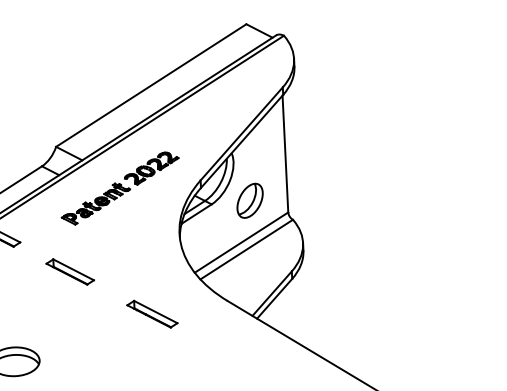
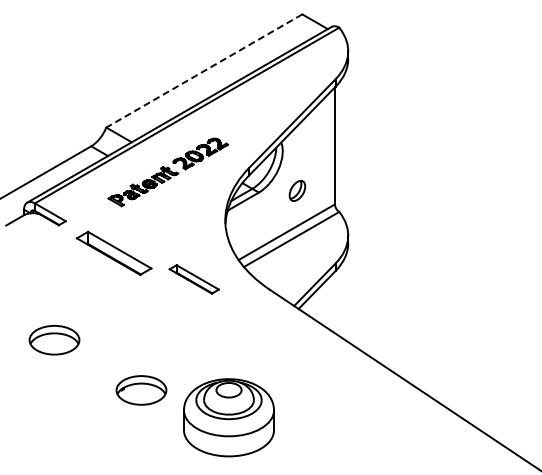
line: (150, 86) -> (203, 71), solid -> dashed
part: (250, 200) -> (297, 190), size x0.6
part: (70, 271) -> (114, 252), size x1.6
part: (151, 314) -> (193, 279), moved

